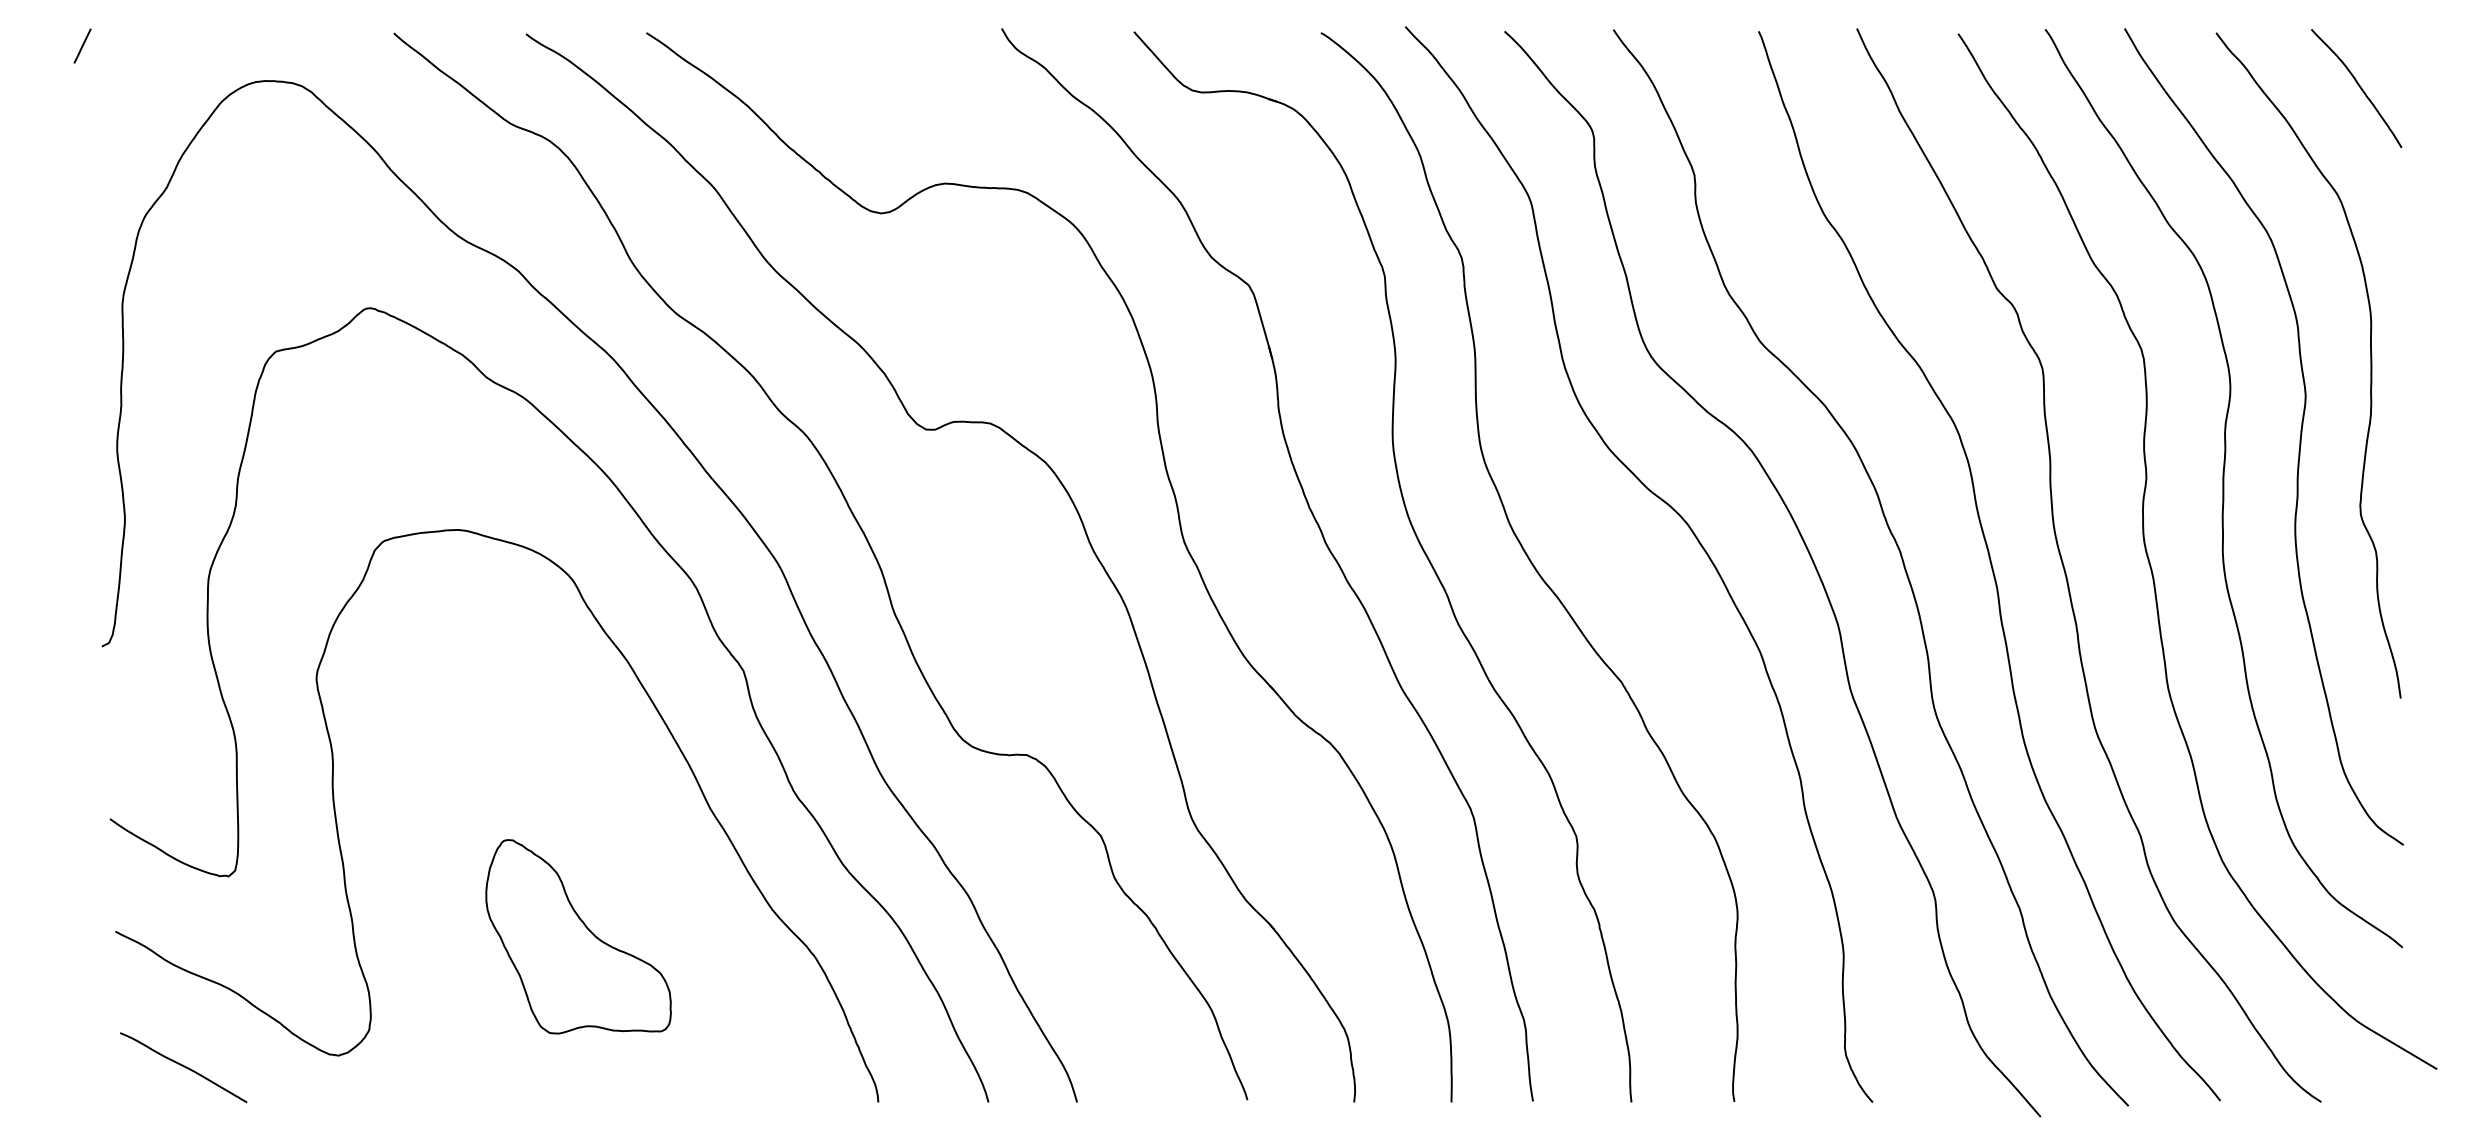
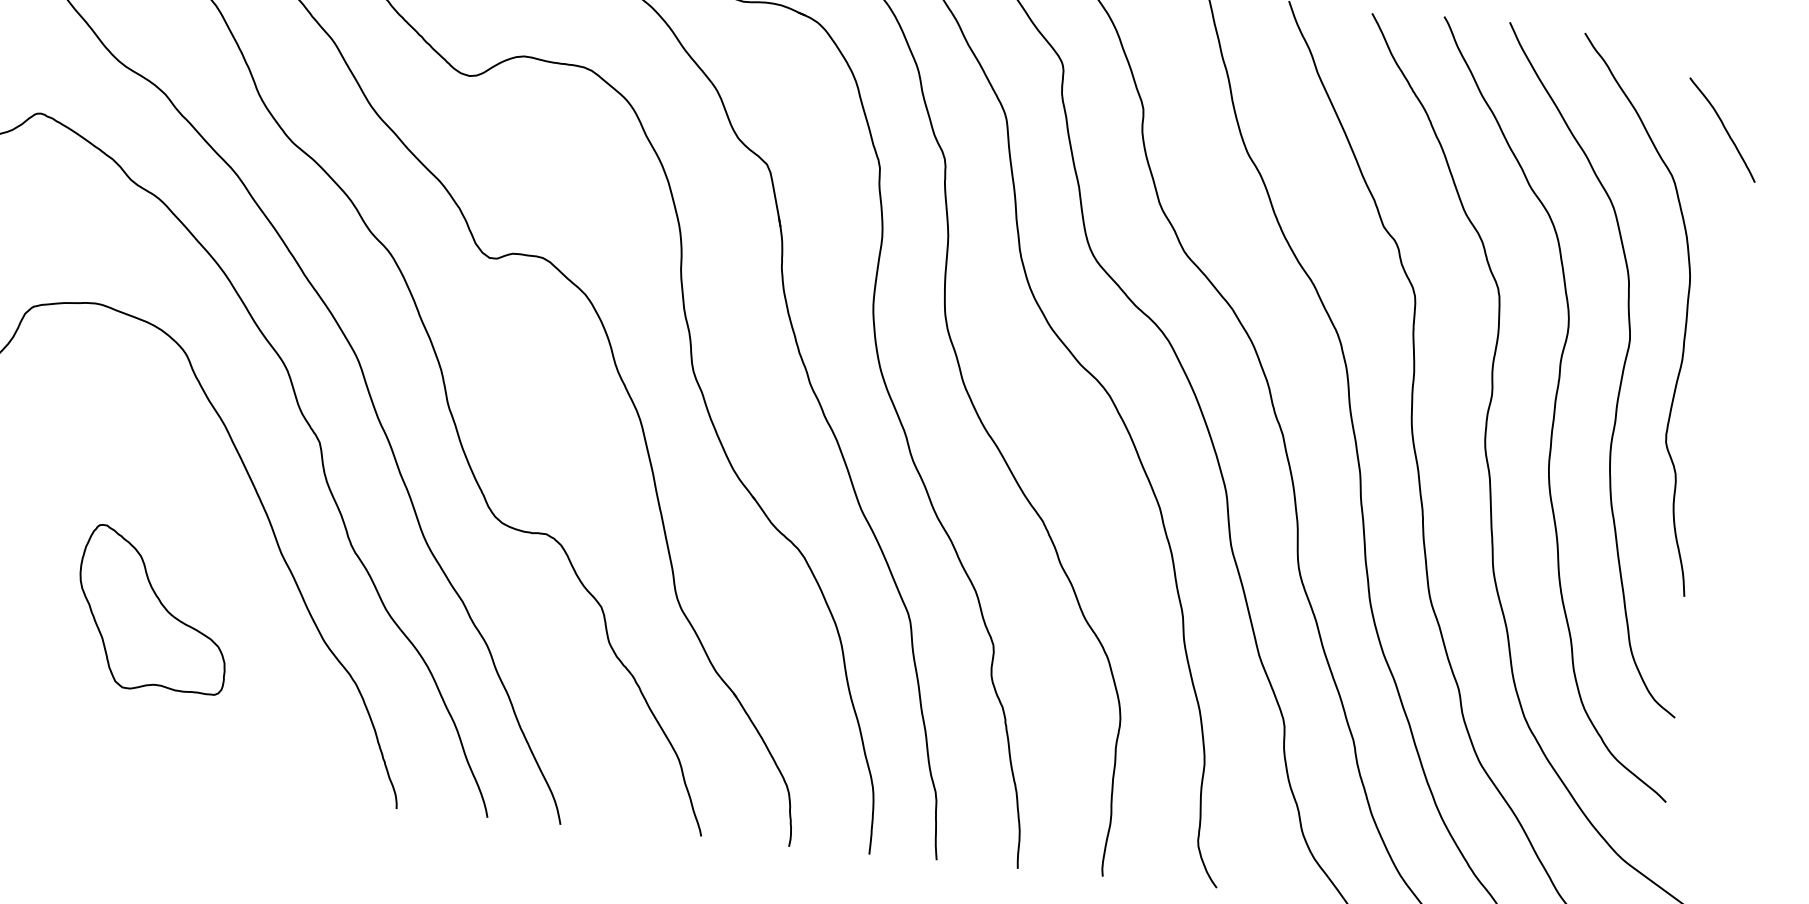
curve: (2358, 86) -> (1724, 128), moved
part: (578, 936) -> (153, 610), moved

